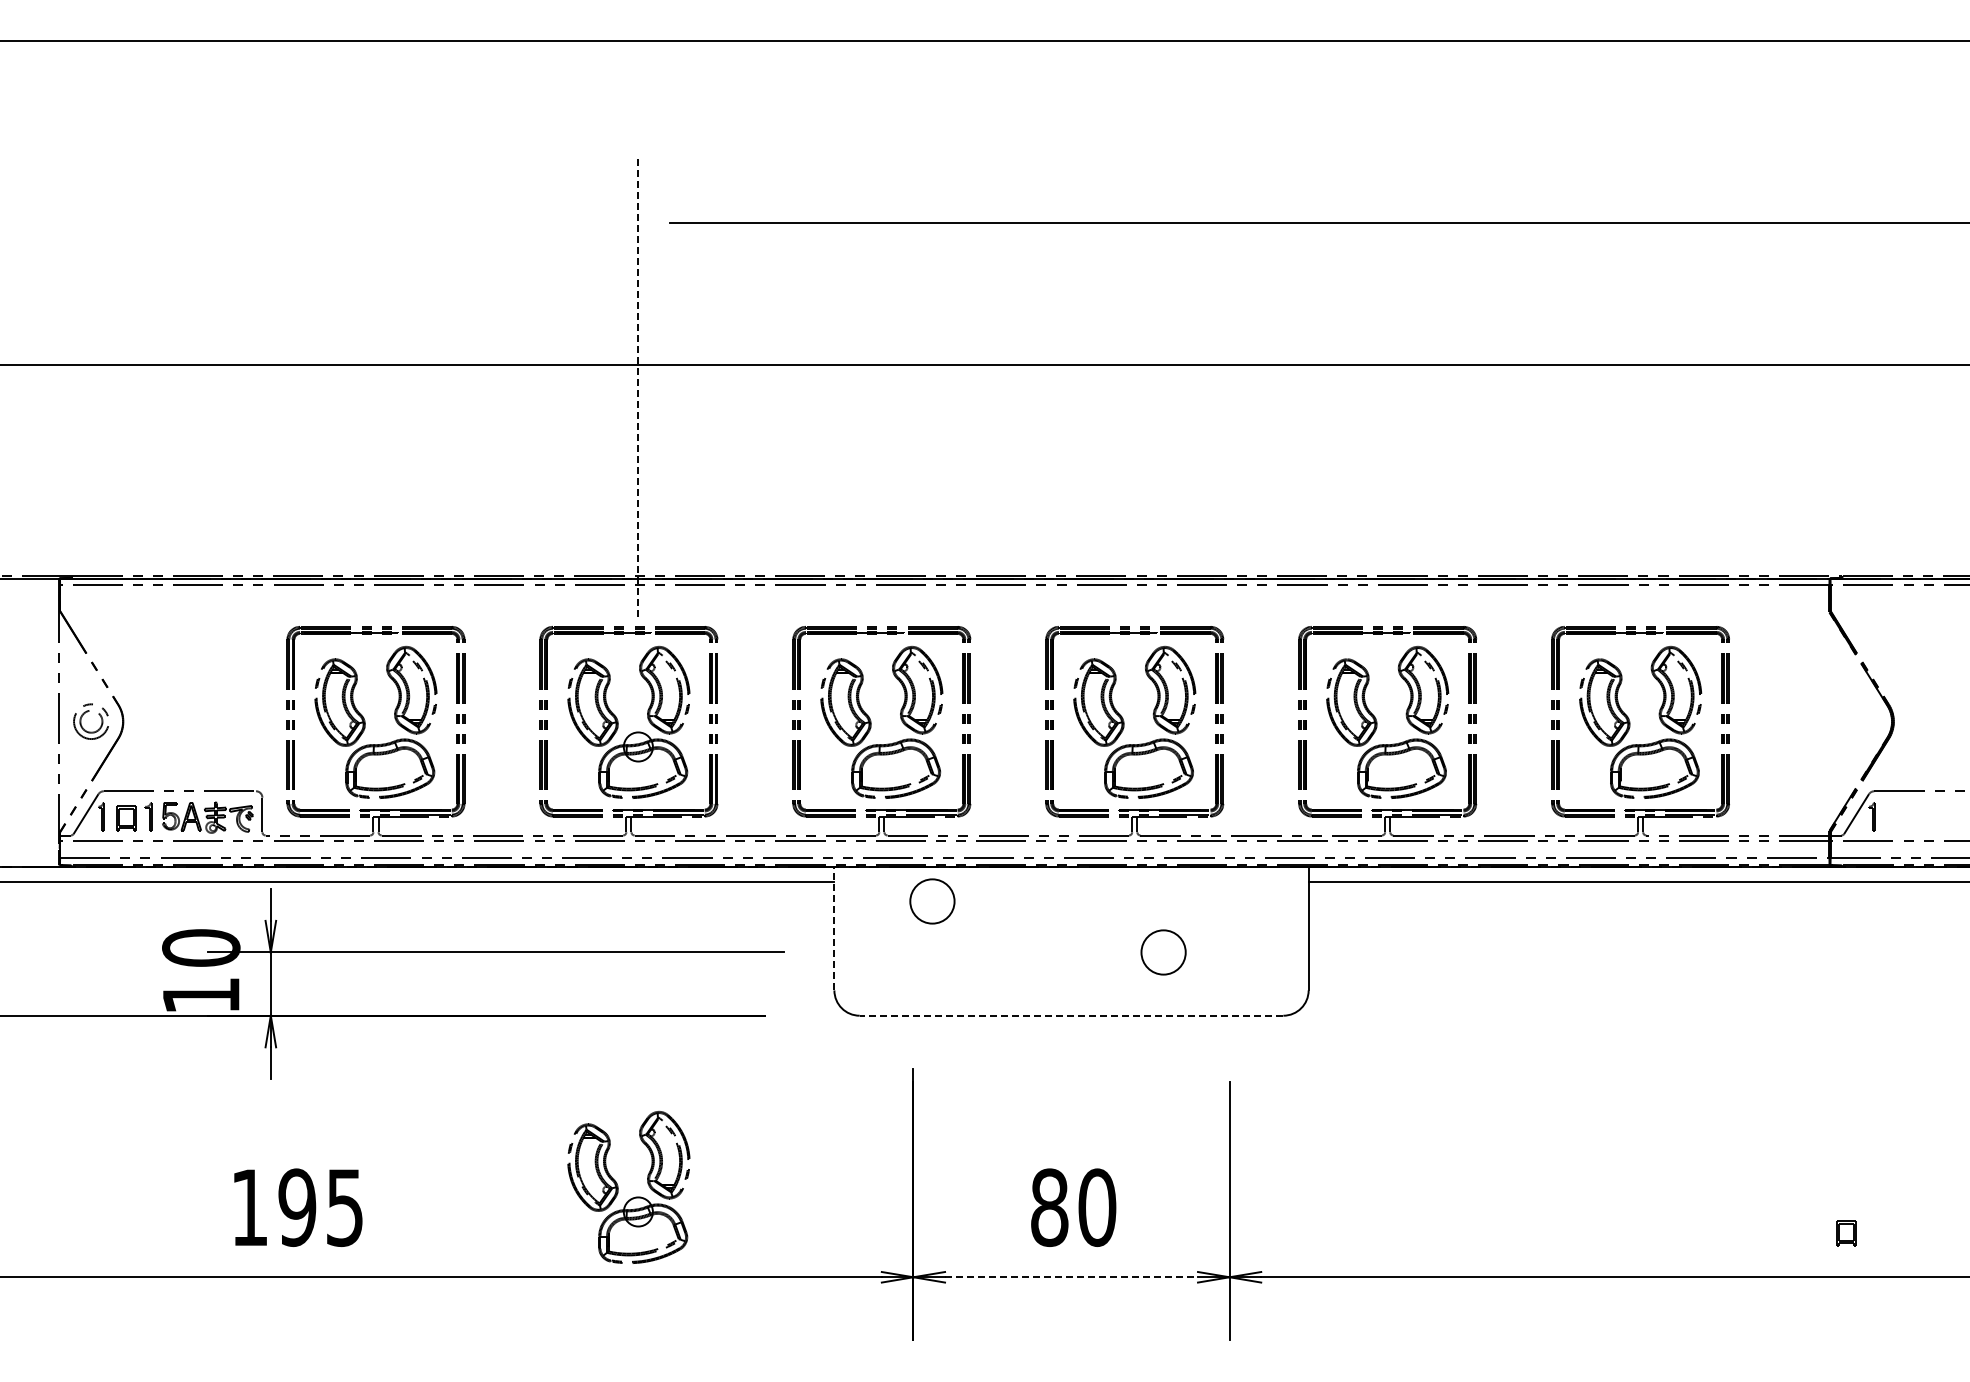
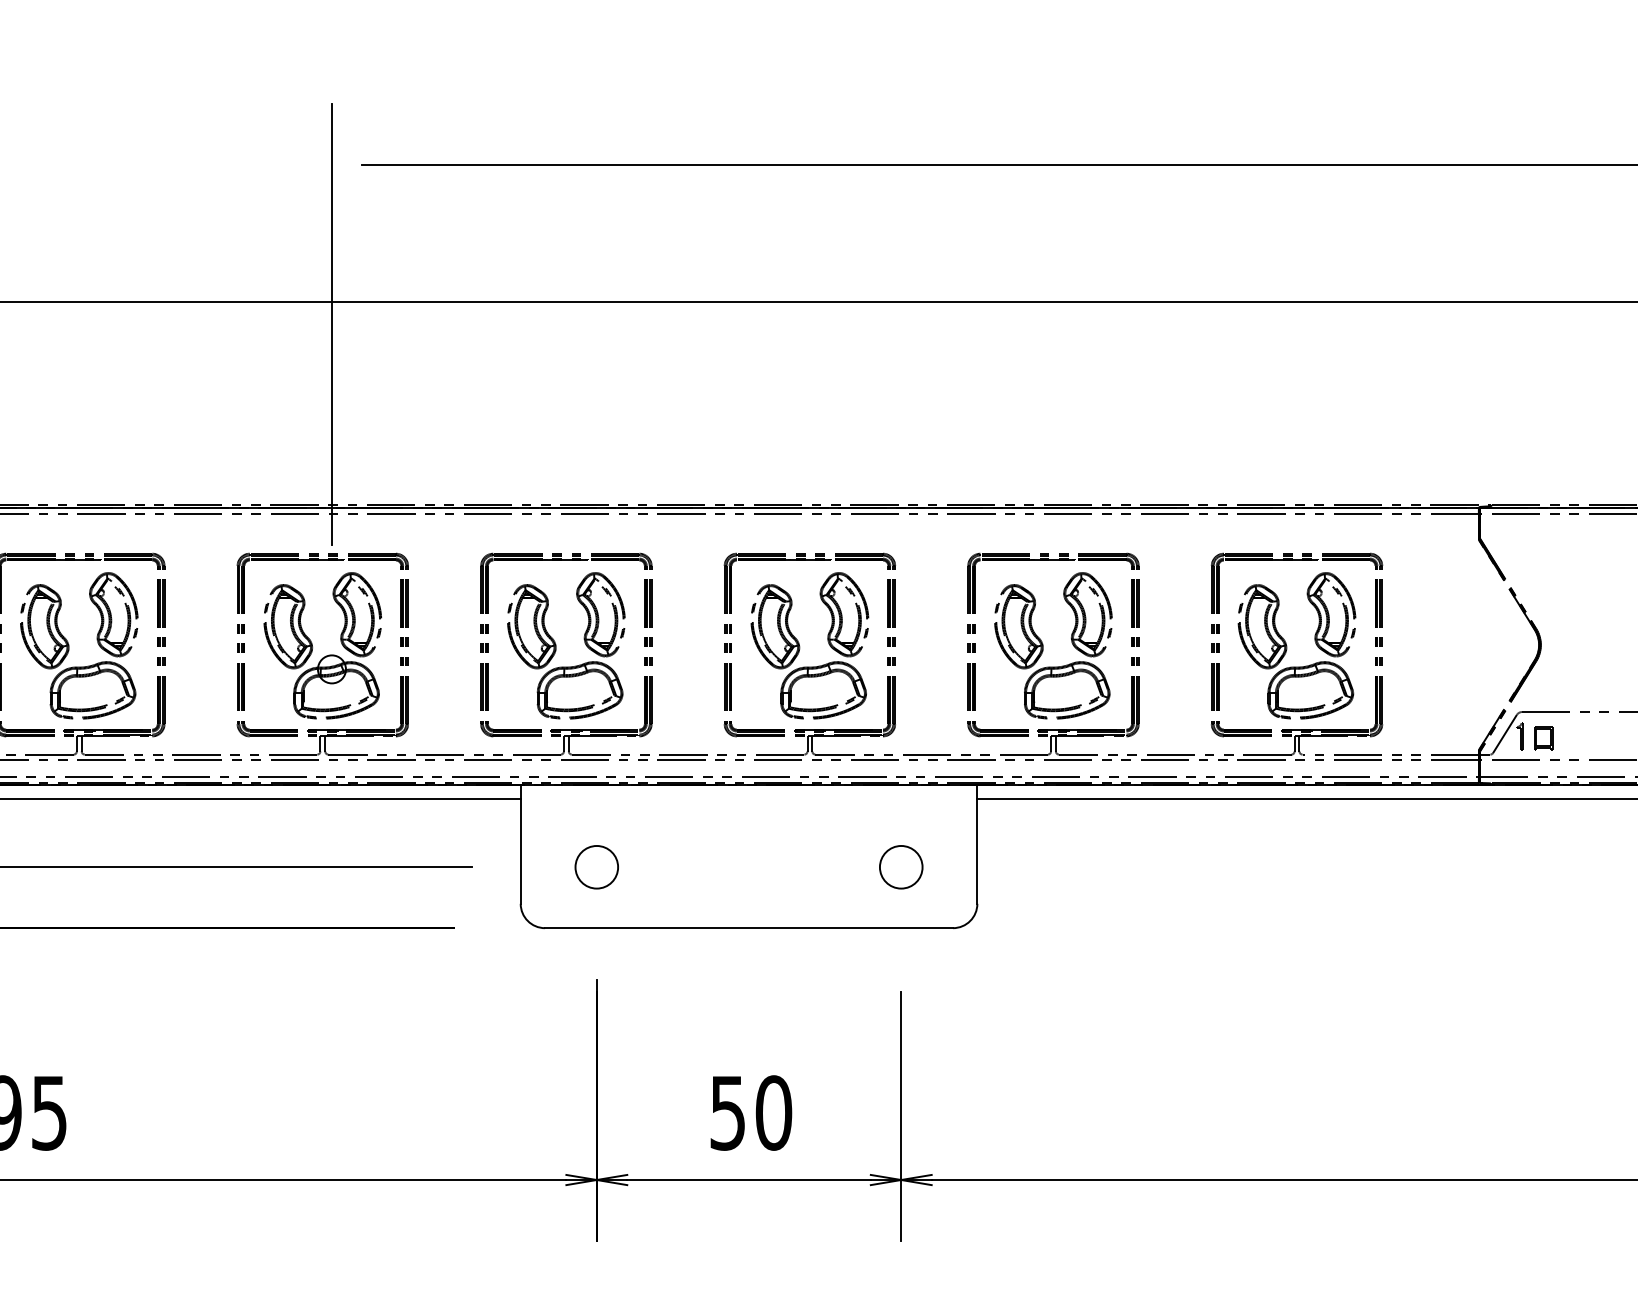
line: (638, 388) -> (332, 324), dashed -> solid
circle: (932, 901) -> (596, 867), moved
line: (834, 928) -> (520, 844), dashed -> solid
circle: (1163, 952) -> (901, 867), moved
line: (1071, 1015) -> (749, 927), dashed -> solid
part: (618, 1186) -> (312, 1092), removed
text: (1049, 1207) -> (727, 1112), 80 -> 50
part: (1846, 1233) -> (1543, 738), moved
line: (1072, 1277) -> (749, 1180), dashed -> solid

